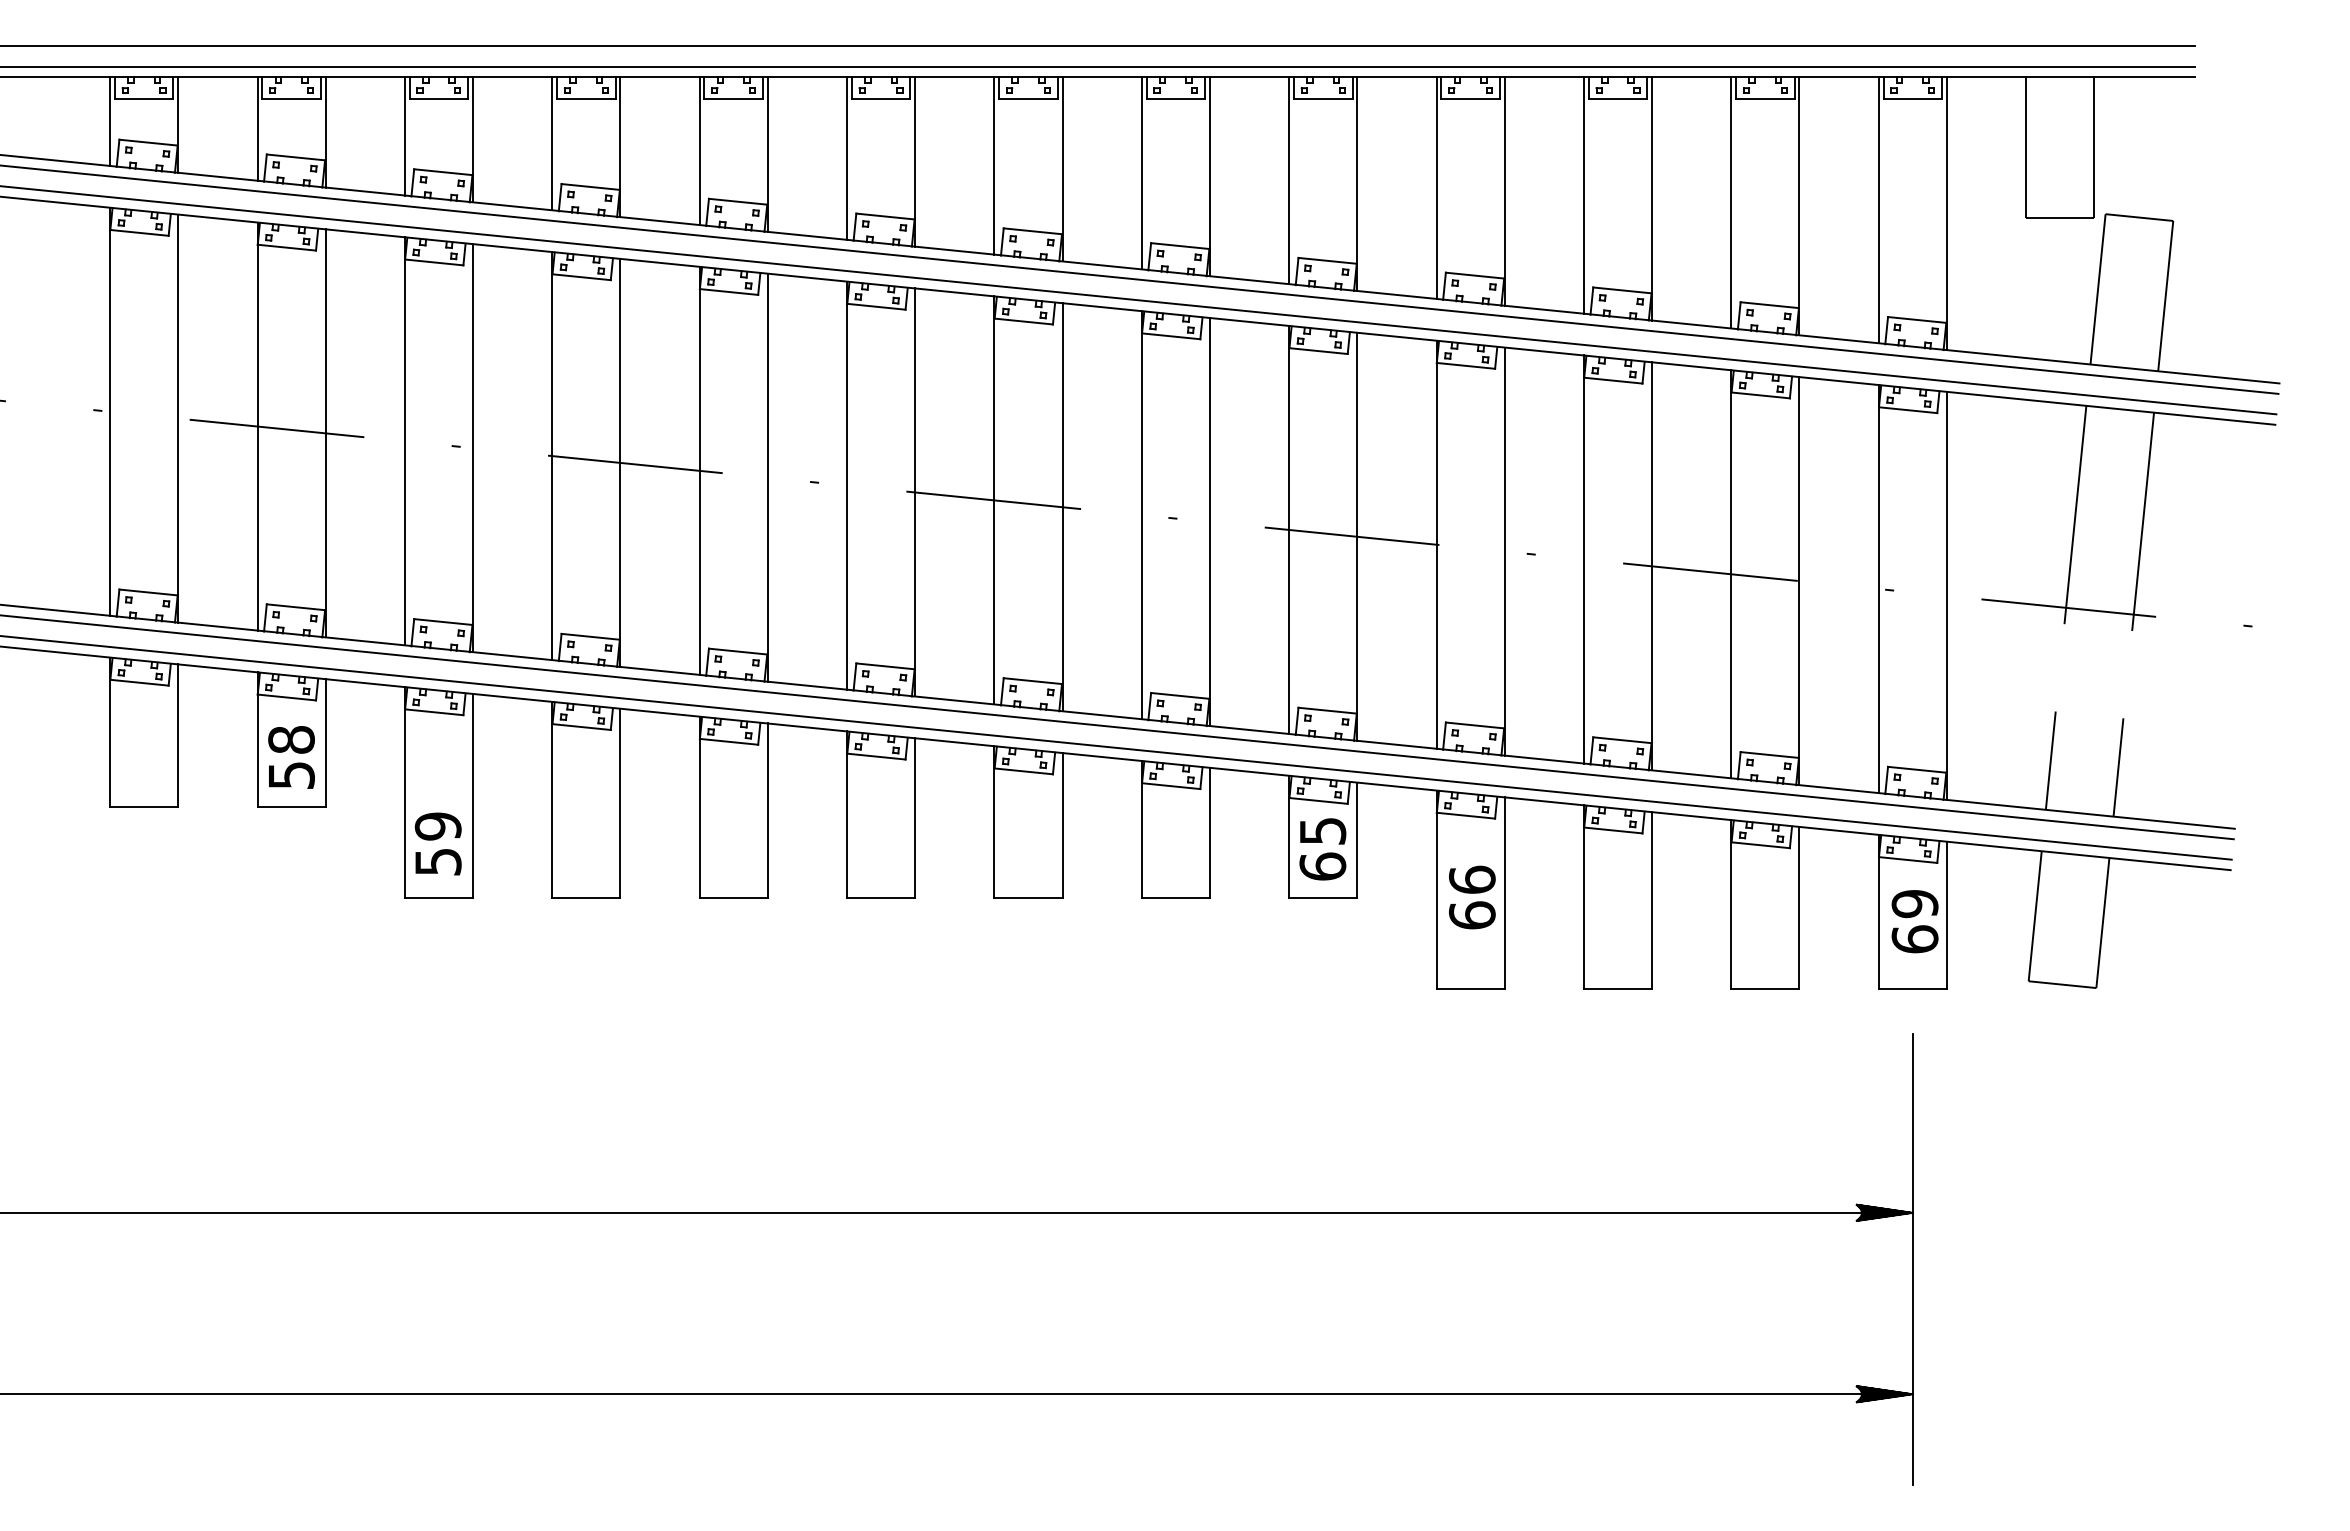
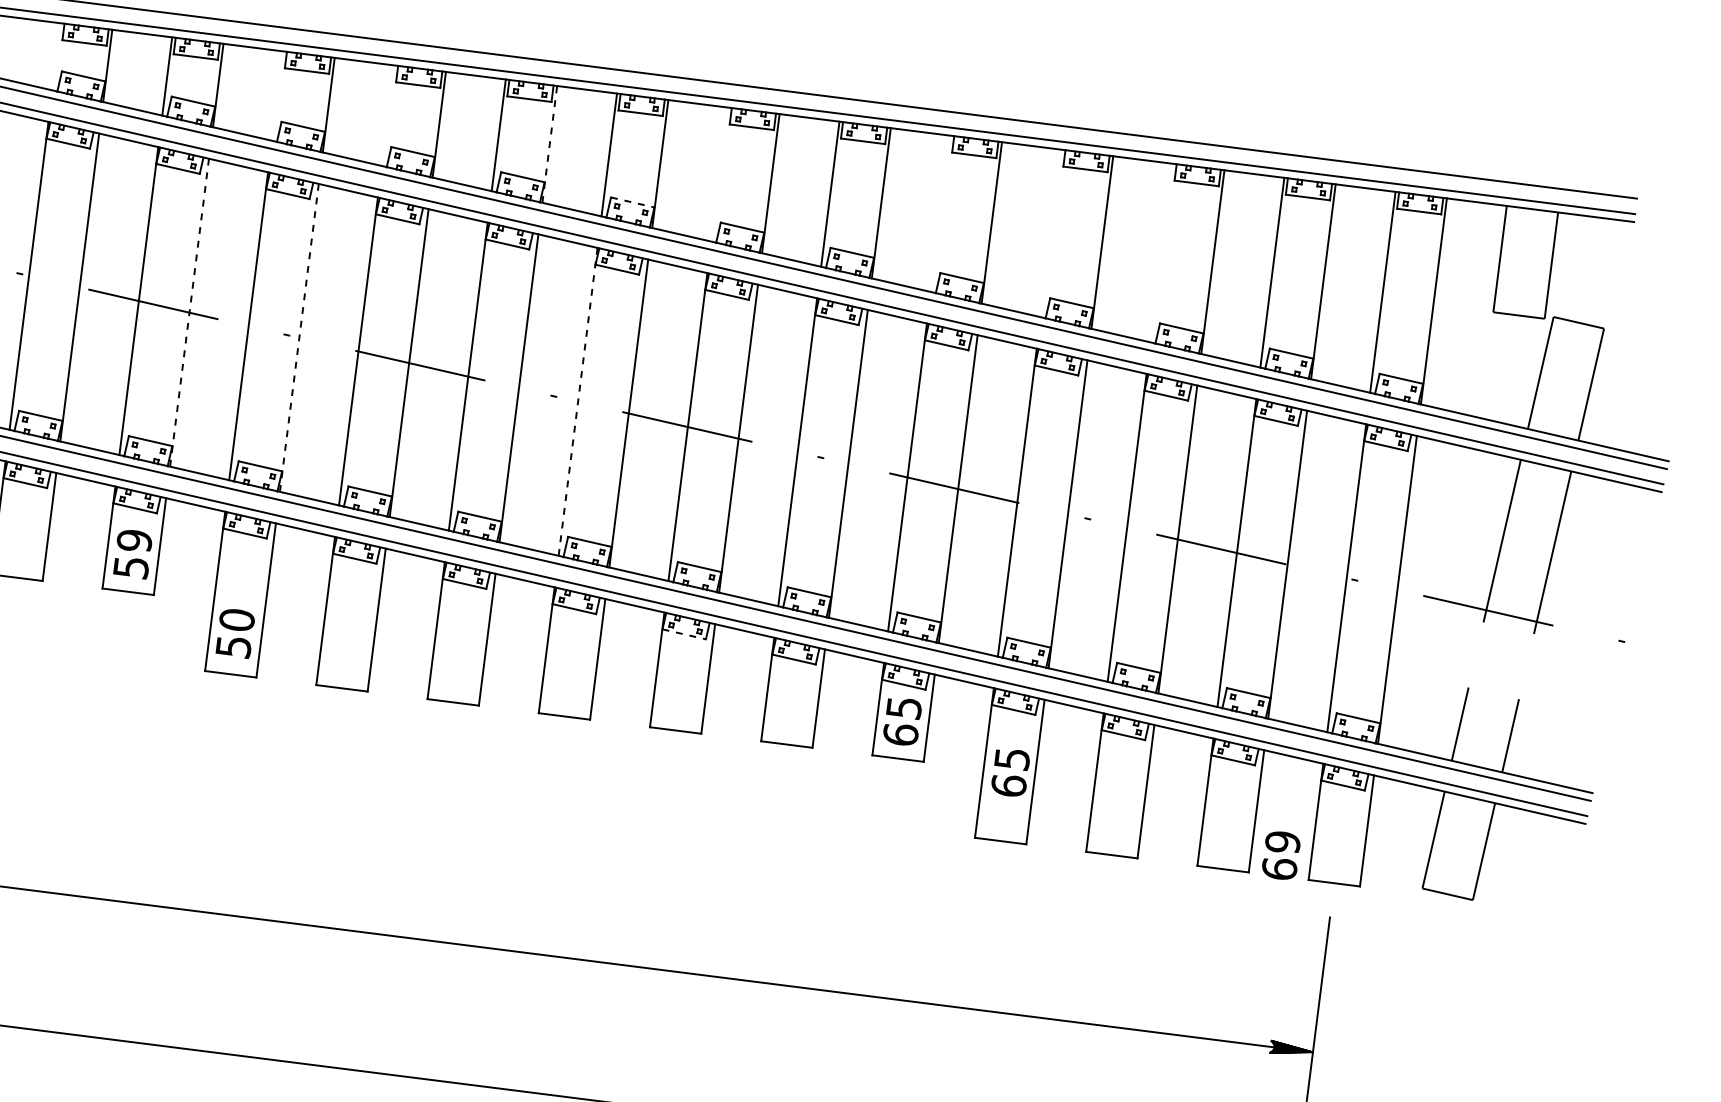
line: (110, 121) -> (56, 56), removed
line: (404, 136) -> (277, 96), removed
line: (552, 143) -> (388, 115), removed
line: (767, 153) -> (549, 143), solid -> dashed
line: (994, 165) -> (719, 174), removed
line: (1289, 180) -> (941, 213), removed
line: (1436, 187) -> (1051, 233), removed
line: (1584, 195) -> (1162, 253), removed
line: (885, 216) -> (632, 202), solid -> dashed
line: (325, 432) -> (189, 312), solid -> dashed
line: (472, 447) -> (299, 337), solid -> dashed
line: (847, 485) -> (578, 401), solid -> dashed
text: (291, 740) -> (134, 541), 58 -> 59
line: (1024, 771) -> (684, 634), solid -> dashed
text: (438, 826) -> (237, 620), 59 -> 50
text: (1472, 879) -> (1012, 758), 66 -> 65
text: (1914, 921) -> (1280, 855), moved

